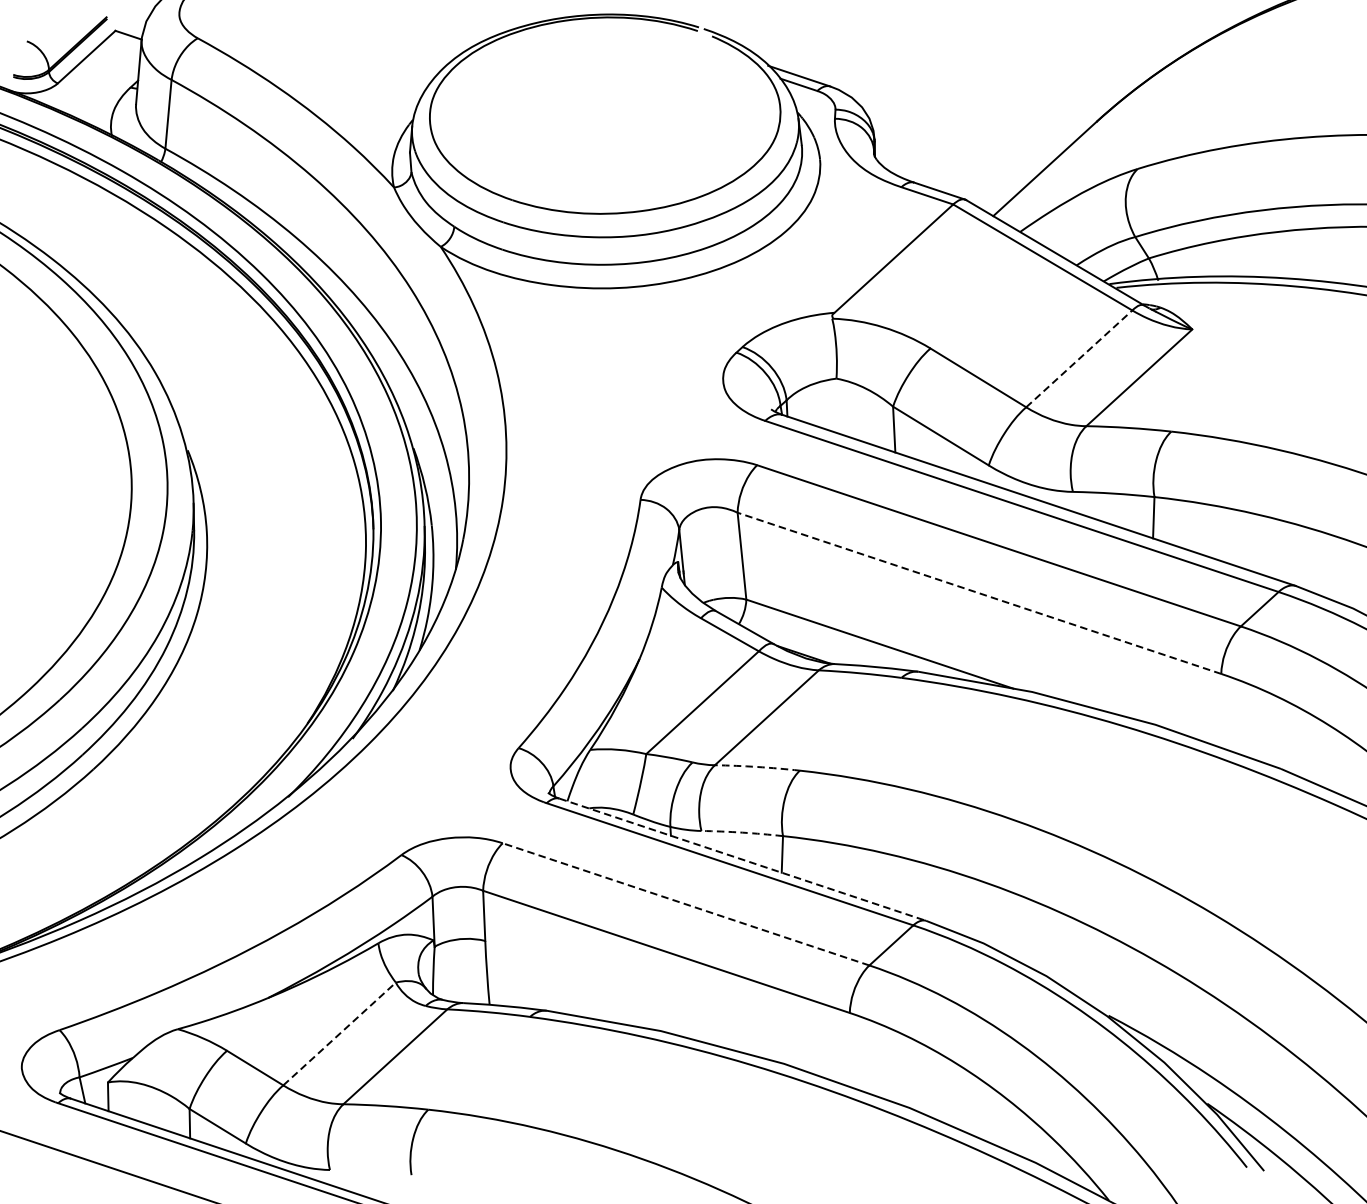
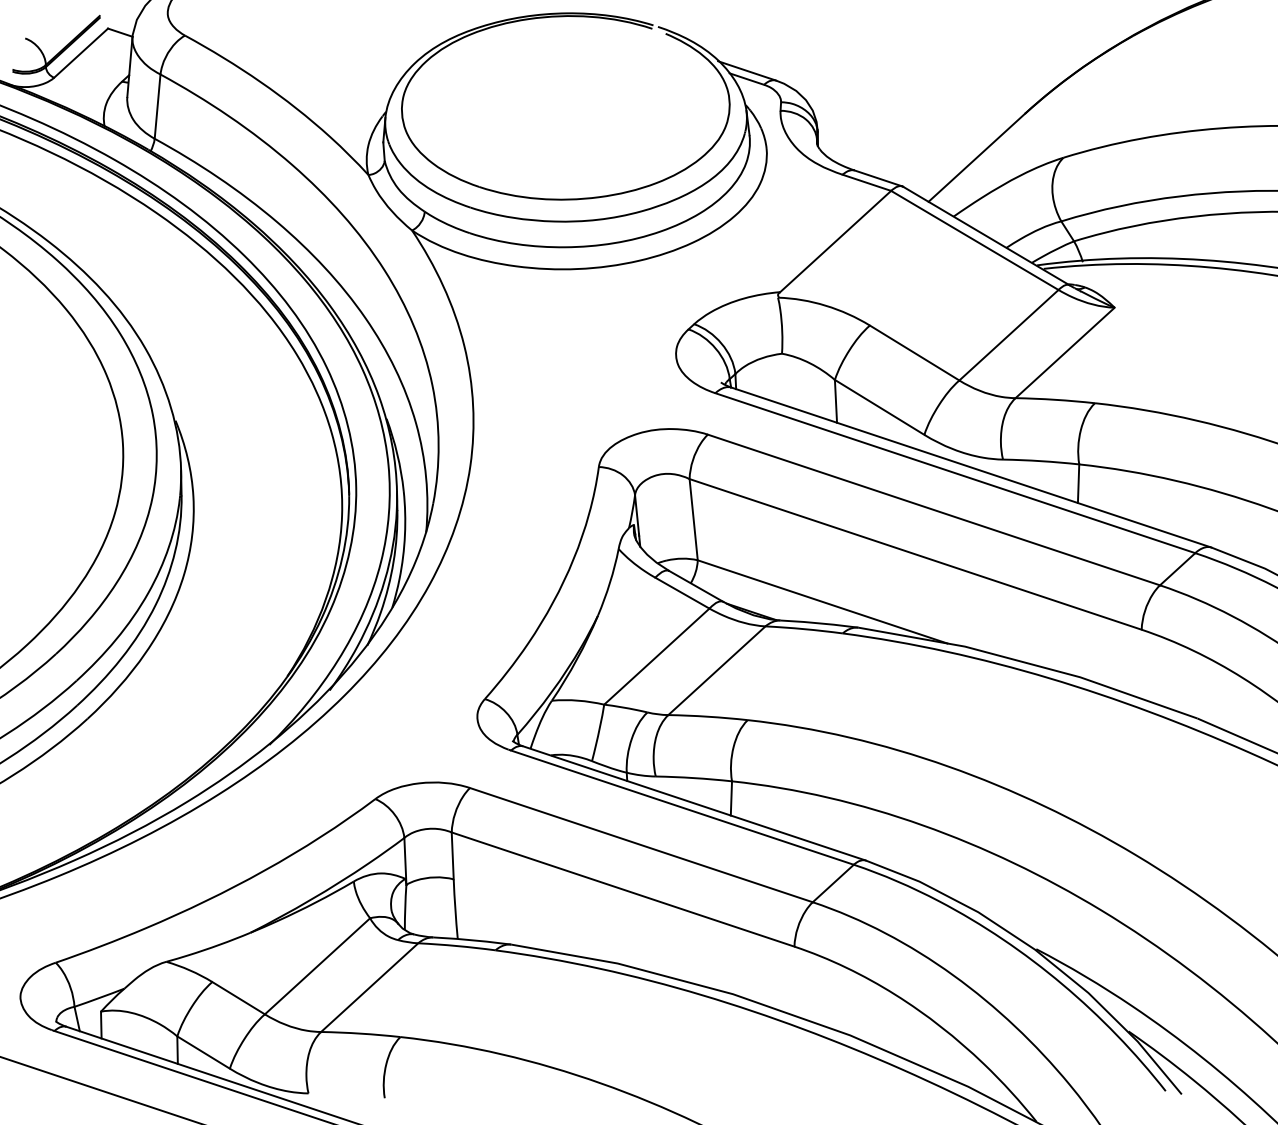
line: (1079, 358) -> (1009, 334), dashed -> solid
line: (979, 593) -> (915, 554), dashed -> solid
arc: (757, 766) -> (708, 716), dashed -> solid
arc: (741, 833) -> (693, 778), dashed -> solid
line: (742, 859) -> (694, 803), dashed -> solid
line: (686, 904) -> (641, 845), dashed -> solid
line: (339, 1033) -> (317, 965), dashed -> solid

